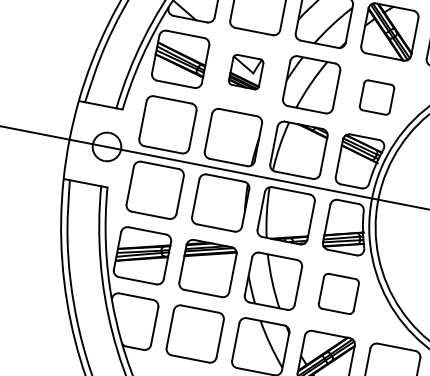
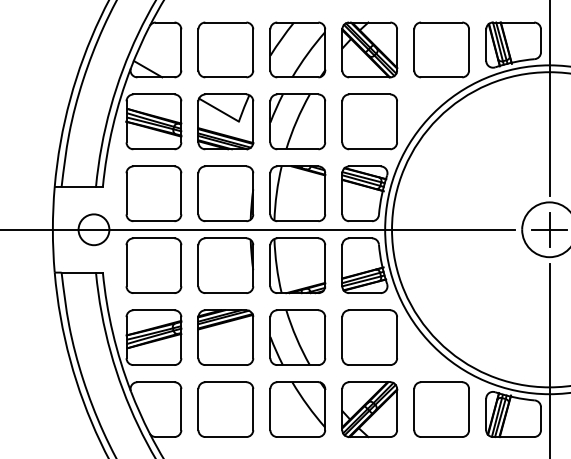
part: (245, 71) -> (225, 121), size x1.67
part: (376, 97) -> (369, 121), size x1.67
part: (338, 293) -> (369, 337), size x1.43

